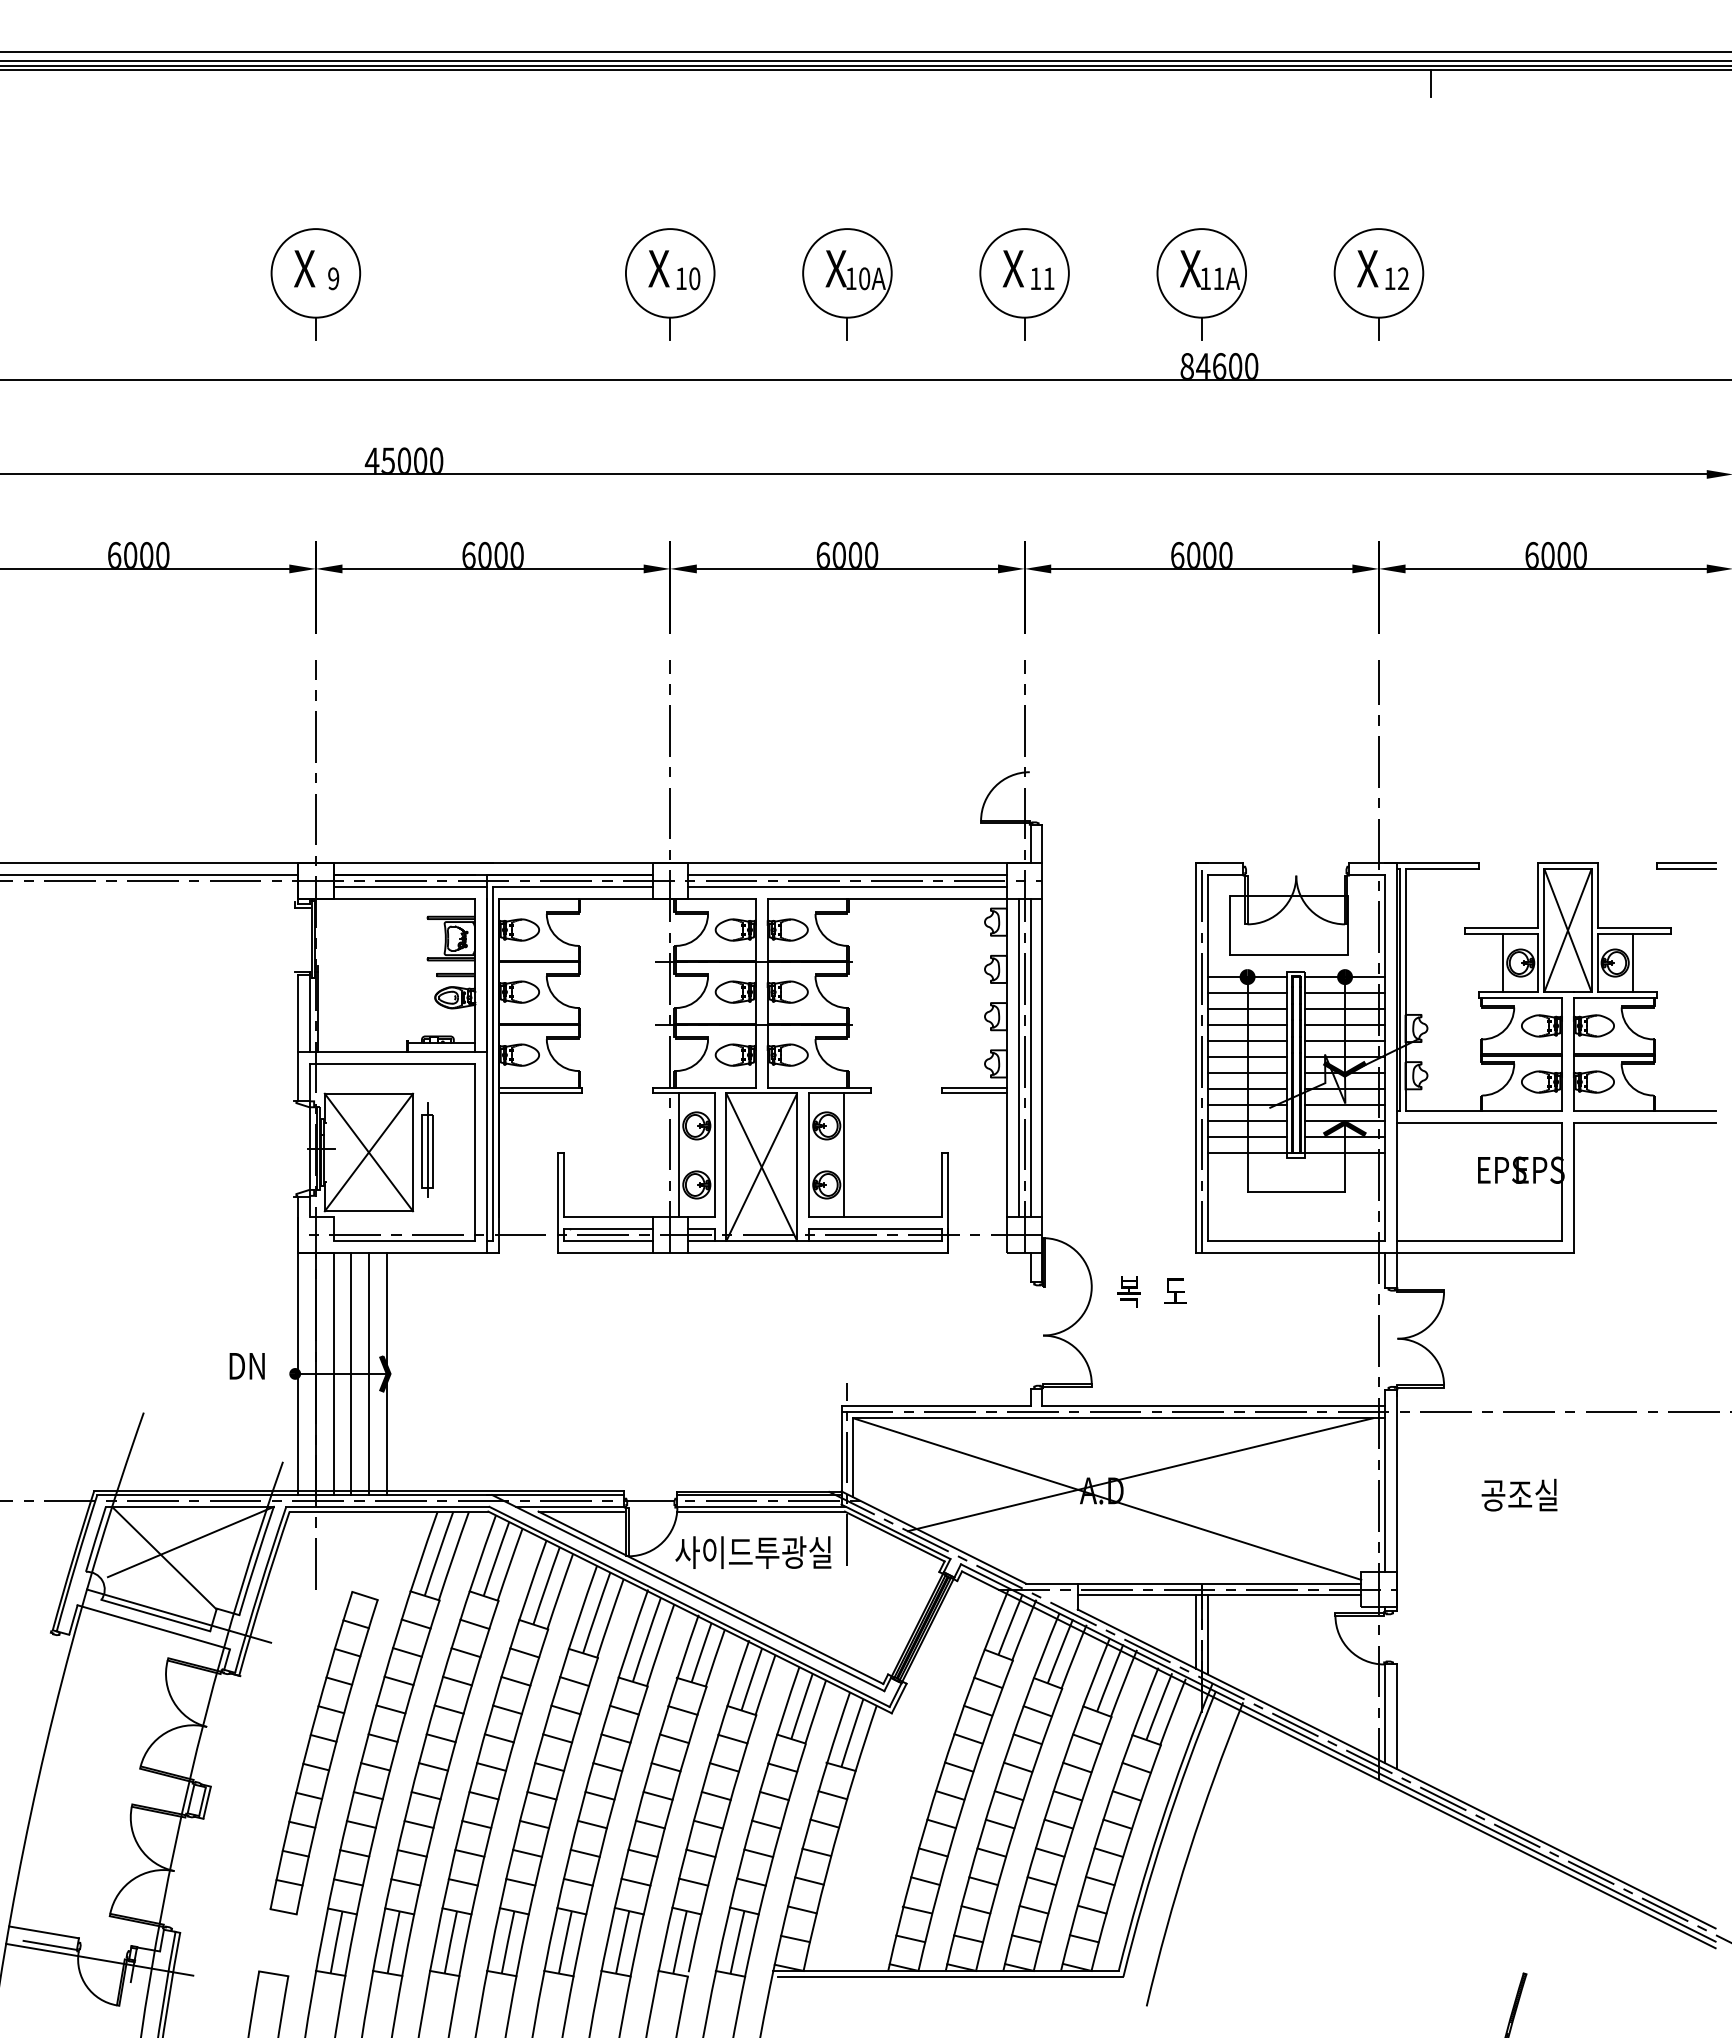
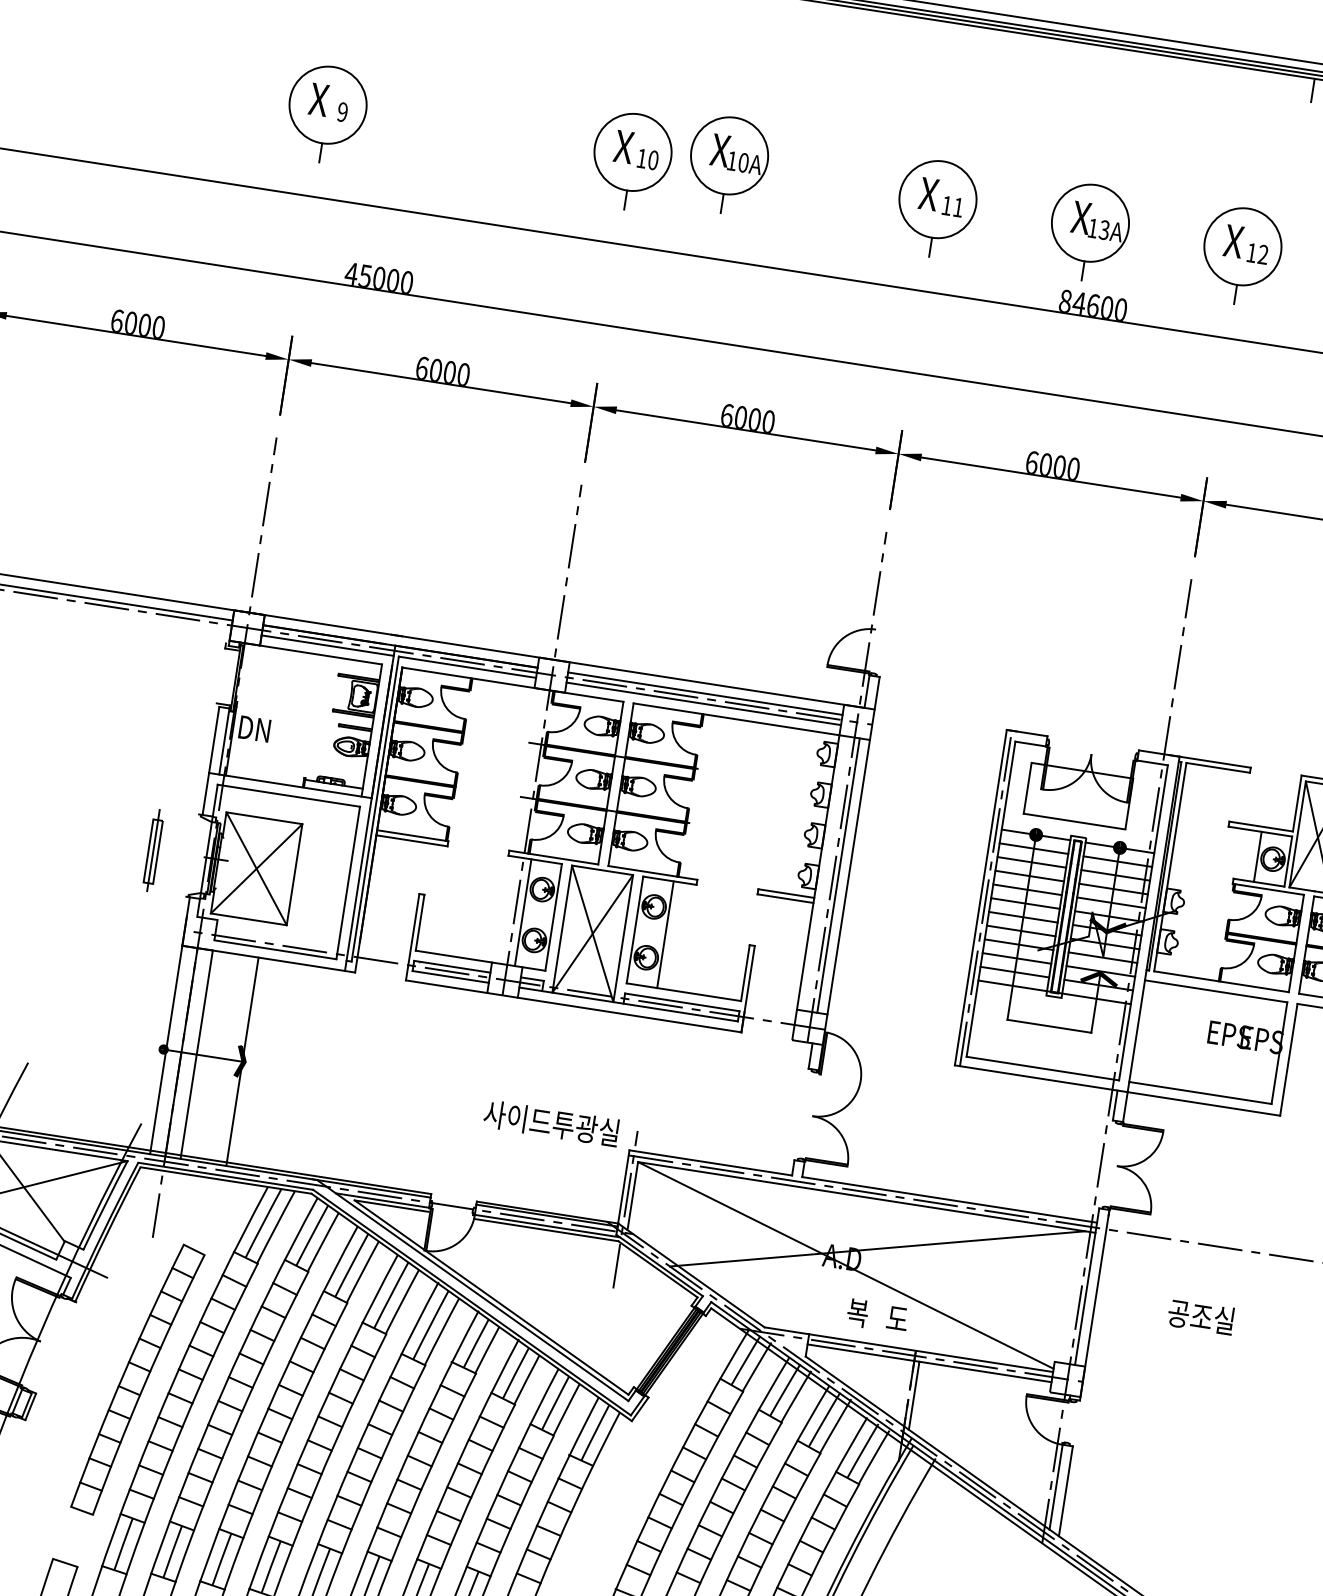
text: (1218, 278) -> (1104, 229), 11A -> 13A
part: (847, 284) -> (728, 165), moved
line: (1018, 1057) -> (828, 873), removed
part: (427, 1149) -> (153, 850), moved
text: (1151, 1291) -> (877, 1315), moved
text: (246, 1366) -> (254, 729), moved
line: (351, 1373) -> (212, 1056), removed
line: (369, 1373) -> (227, 1059), removed
text: (753, 1552) -> (551, 1123), moved
line: (1195, 1631) -> (904, 1391), removed

